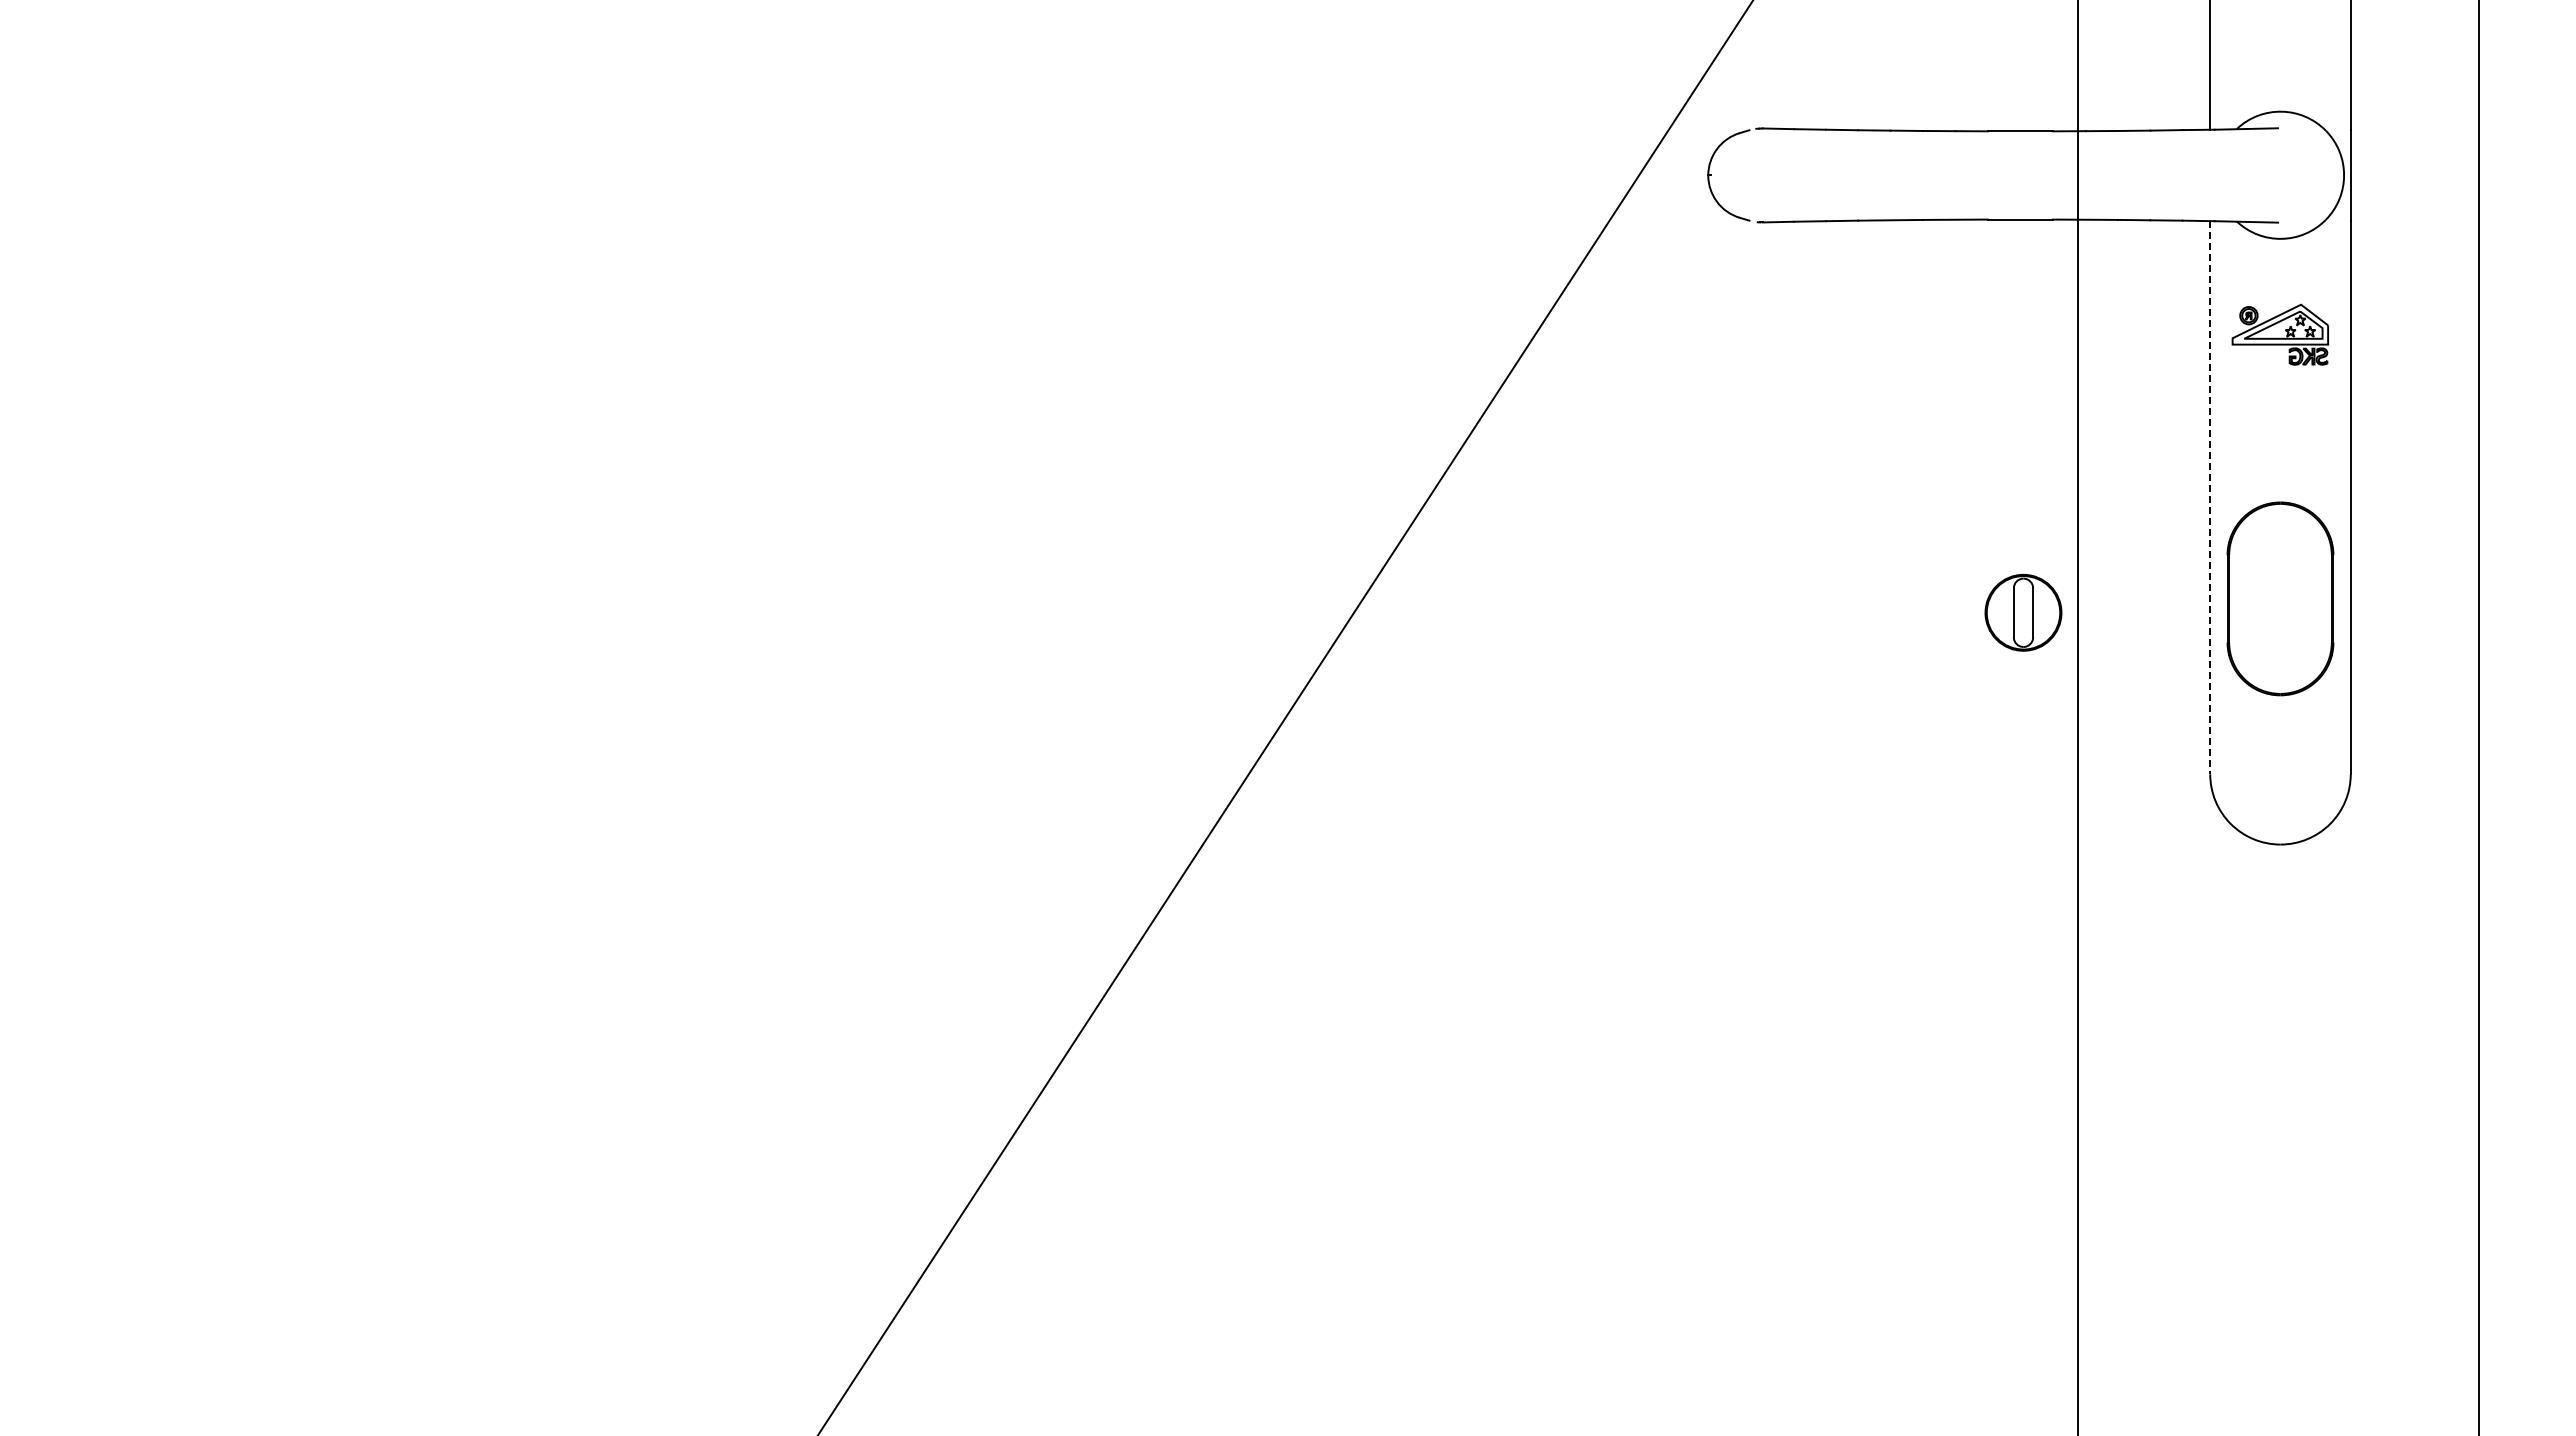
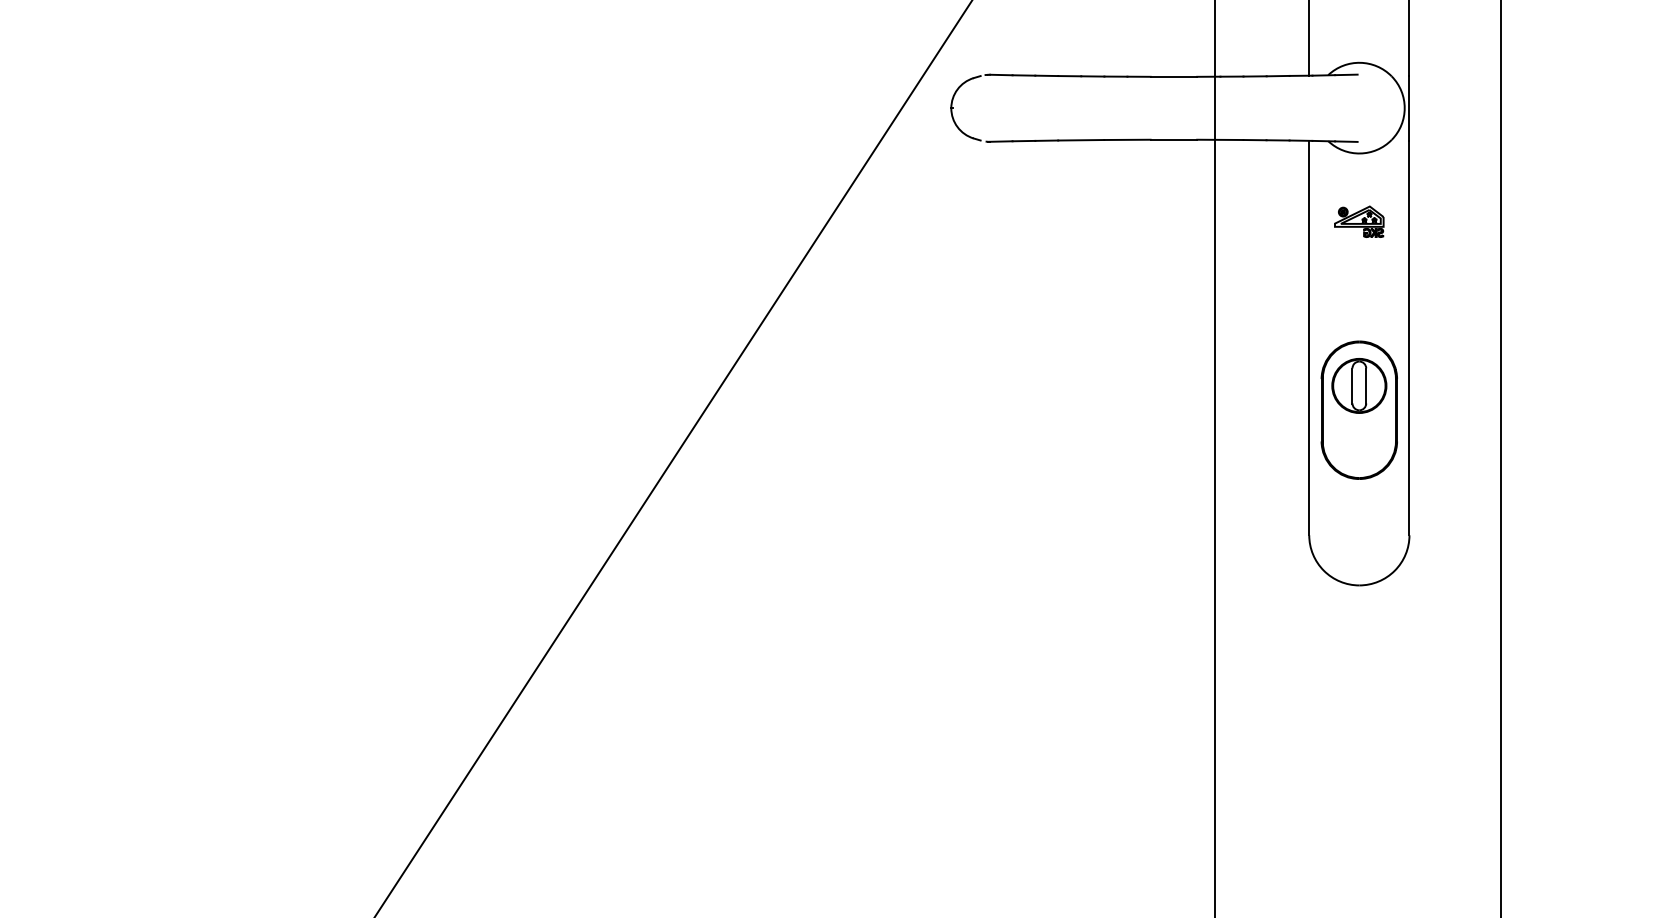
part: (2280, 334) -> (1359, 221), size x0.71
line: (2210, 497) -> (1309, 337), dashed -> solid
part: (2023, 612) -> (1359, 385), moved

